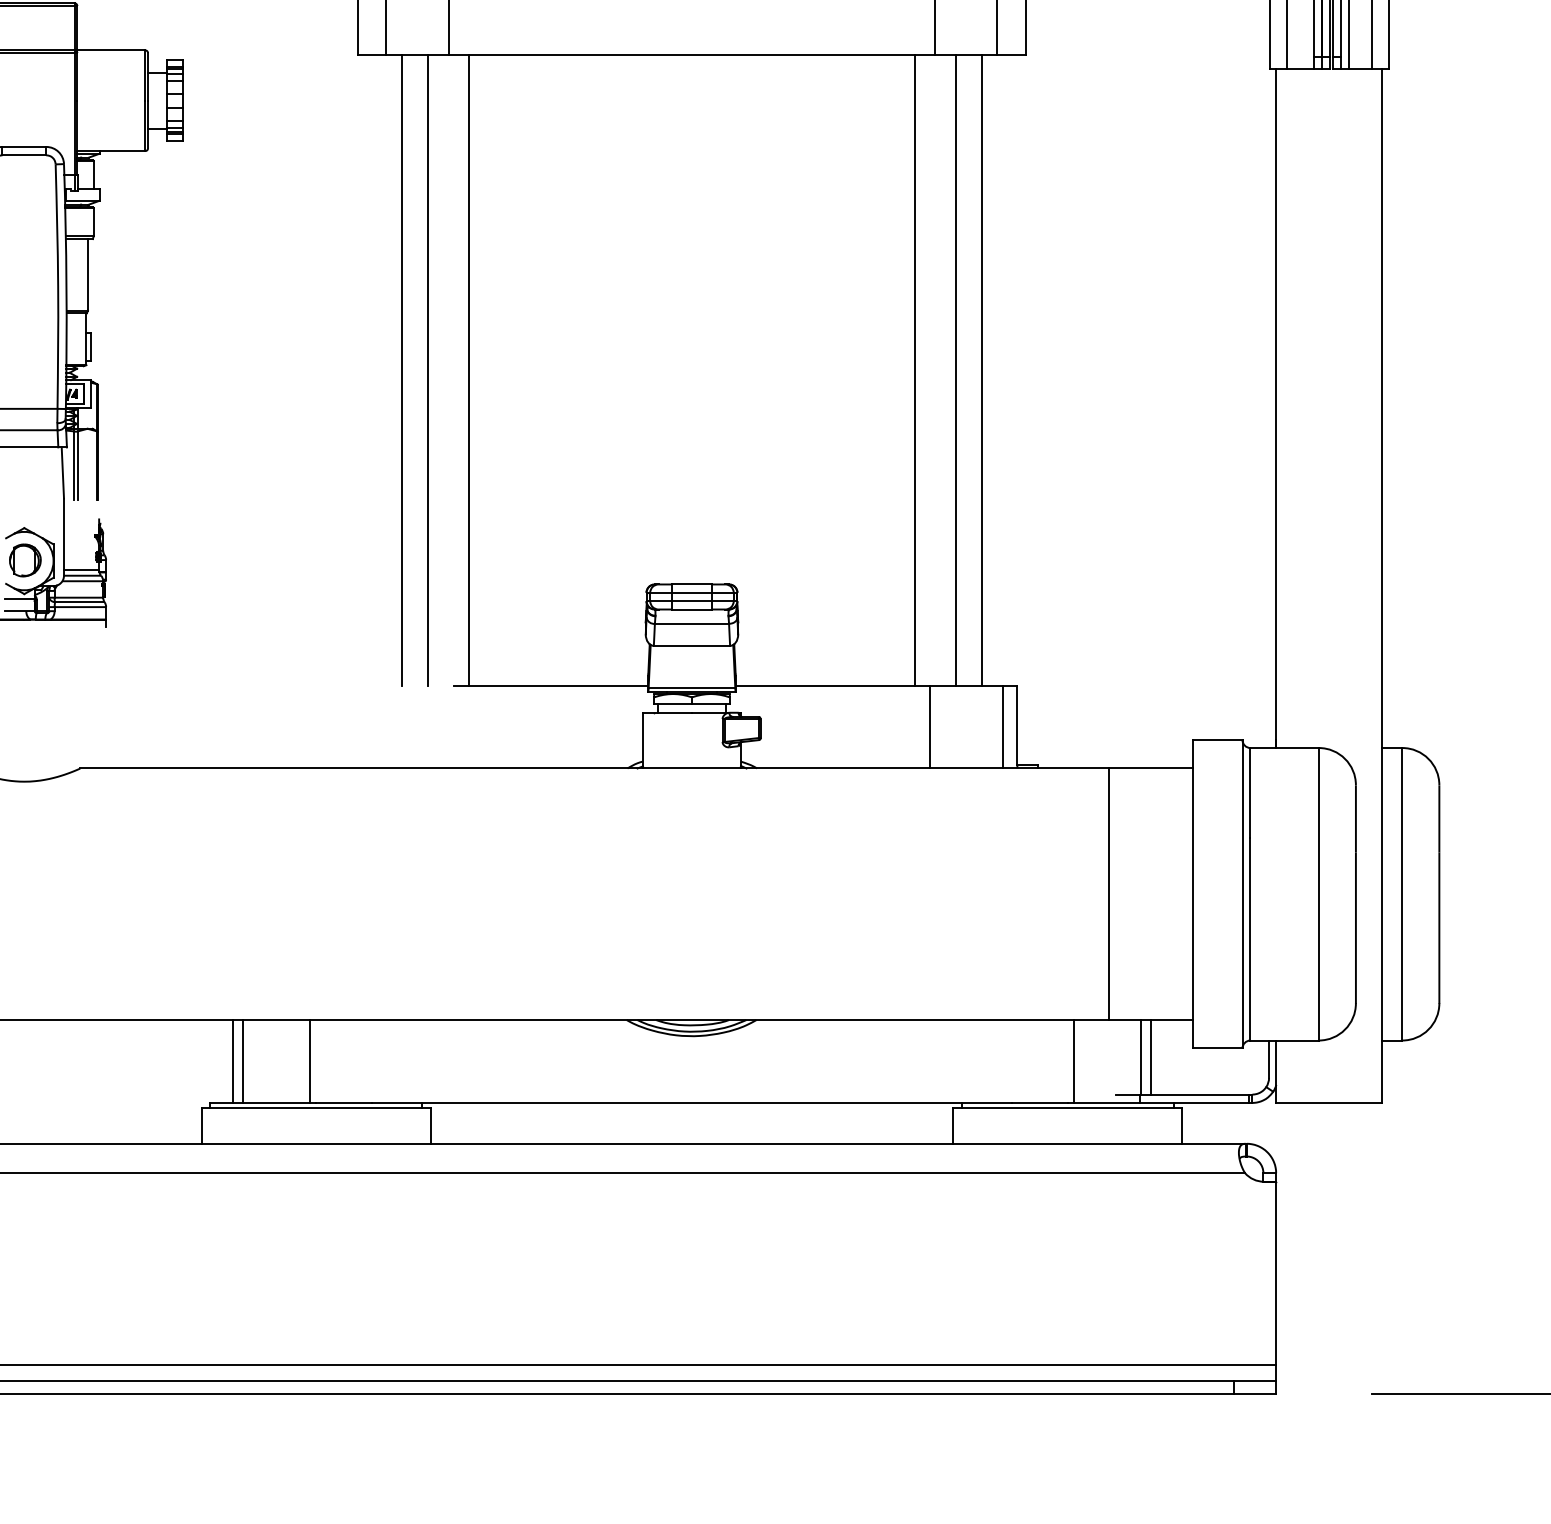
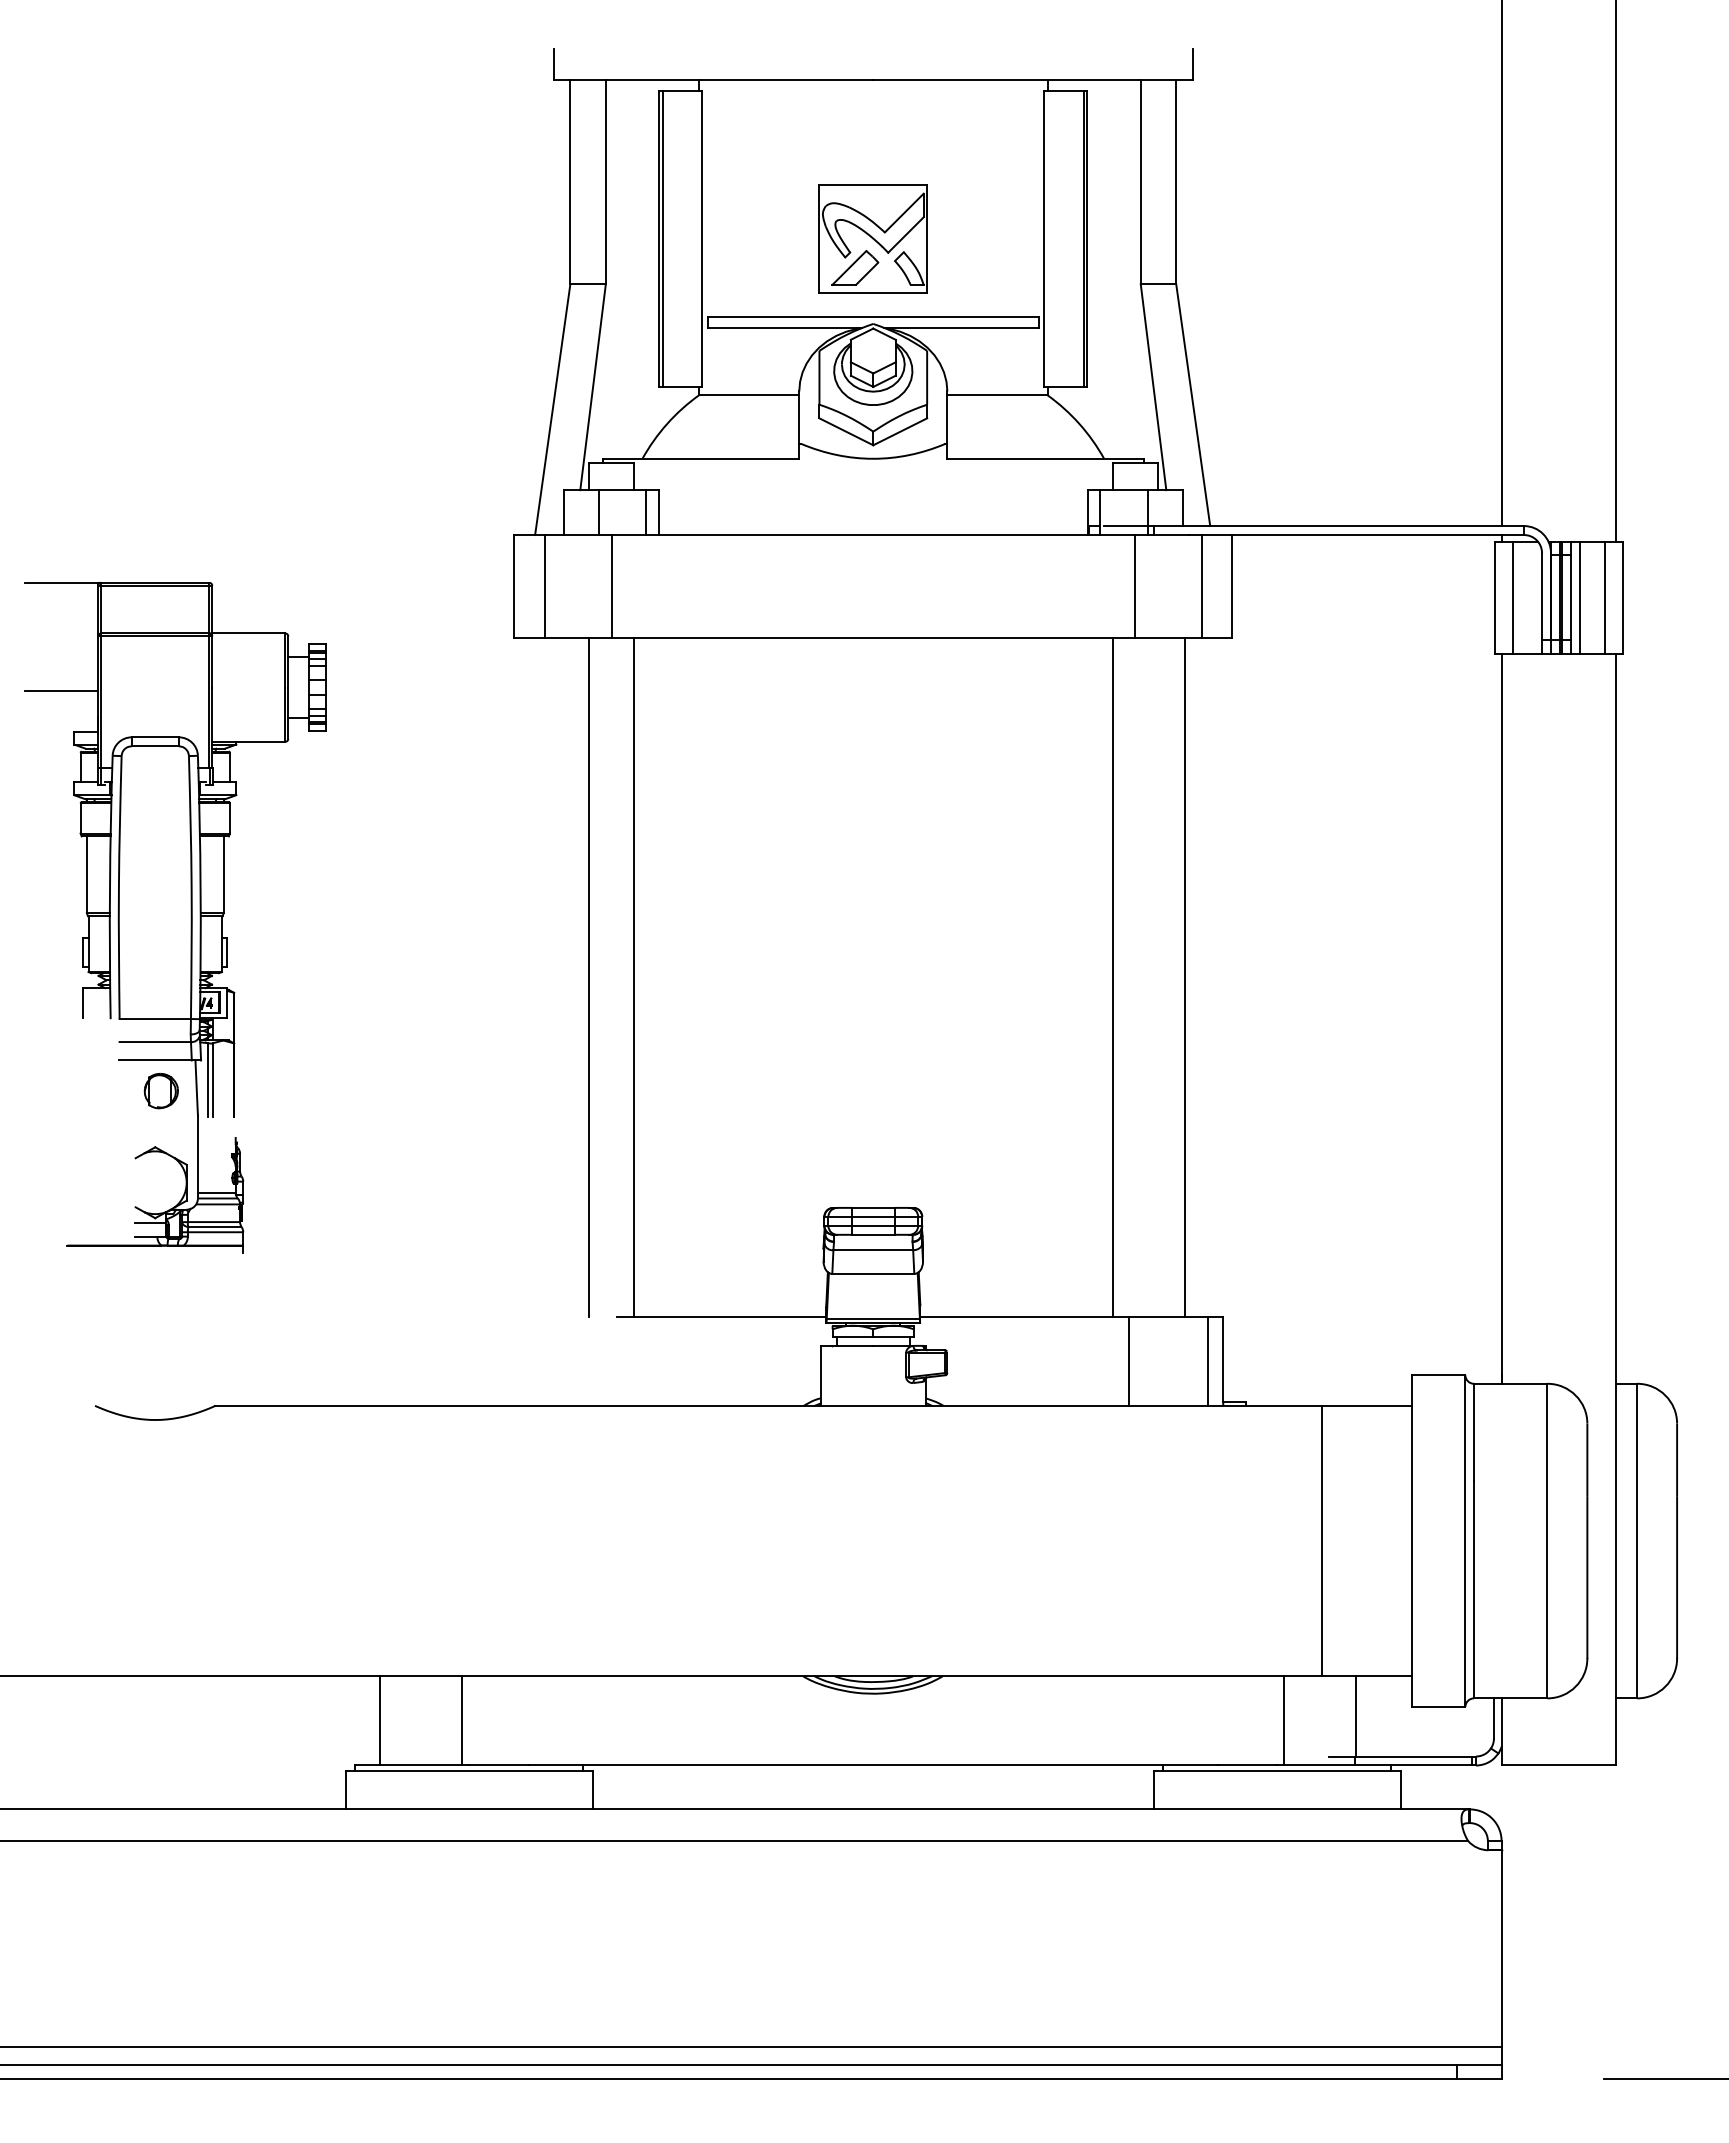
line: (402, 370) -> (561, 977), removed
line: (956, 370) -> (1157, 977), removed
part: (24, 560) -> (160, 1091), moved
line: (1150, 1057) -> (1366, 1716), removed
line: (243, 1061) -> (390, 1720), removed

